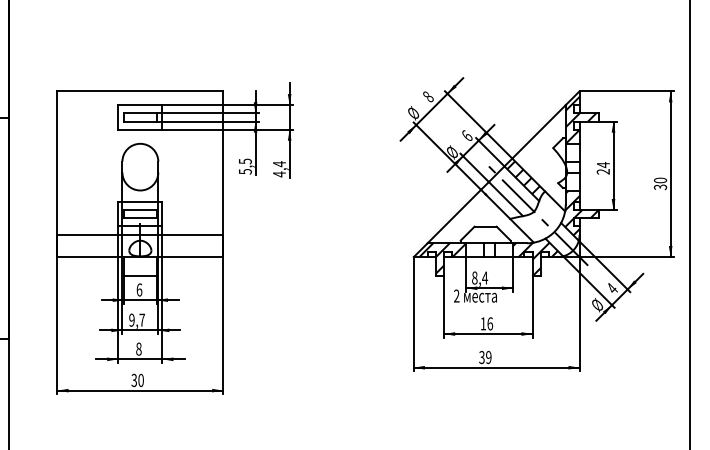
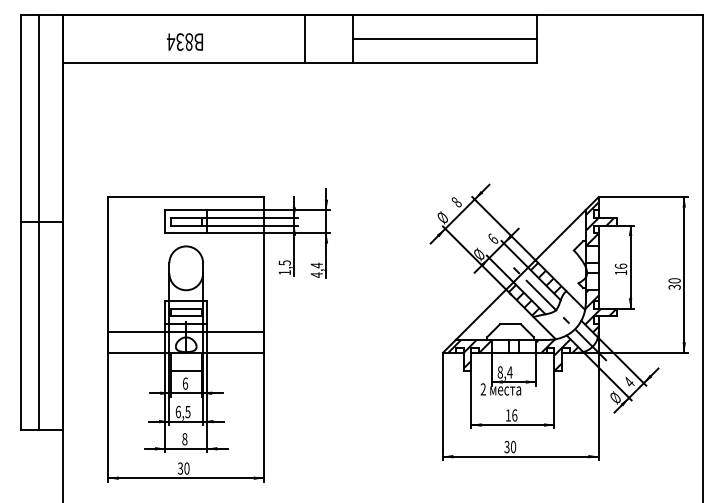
text: (602, 168) -> (620, 269), 24 -> 16
text: (244, 171) -> (284, 272), 5,5 -> 1,5
hatch: (499, 200) -> (523, 299), added
text: (136, 319) -> (182, 411), 9,7 -> 6,5
text: (487, 357) -> (512, 447), 39 -> 30

